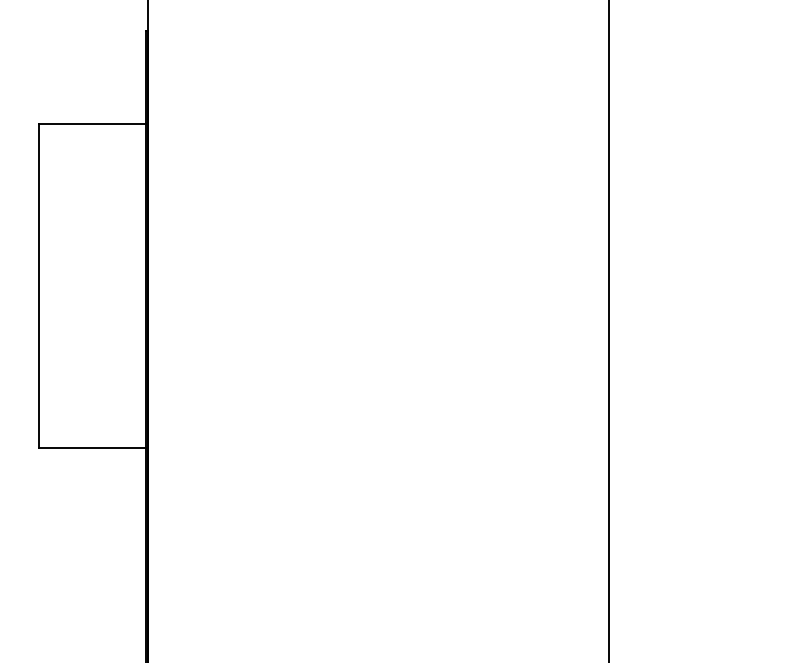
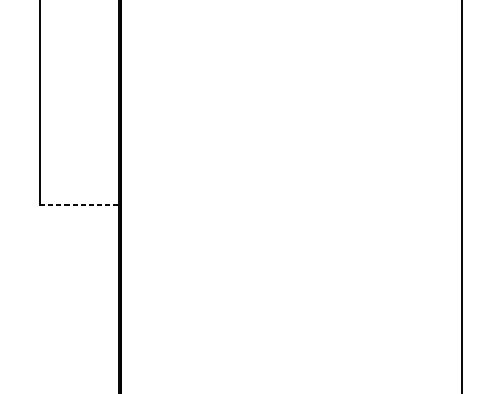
line: (92, 447) -> (79, 204), solid -> dashed

